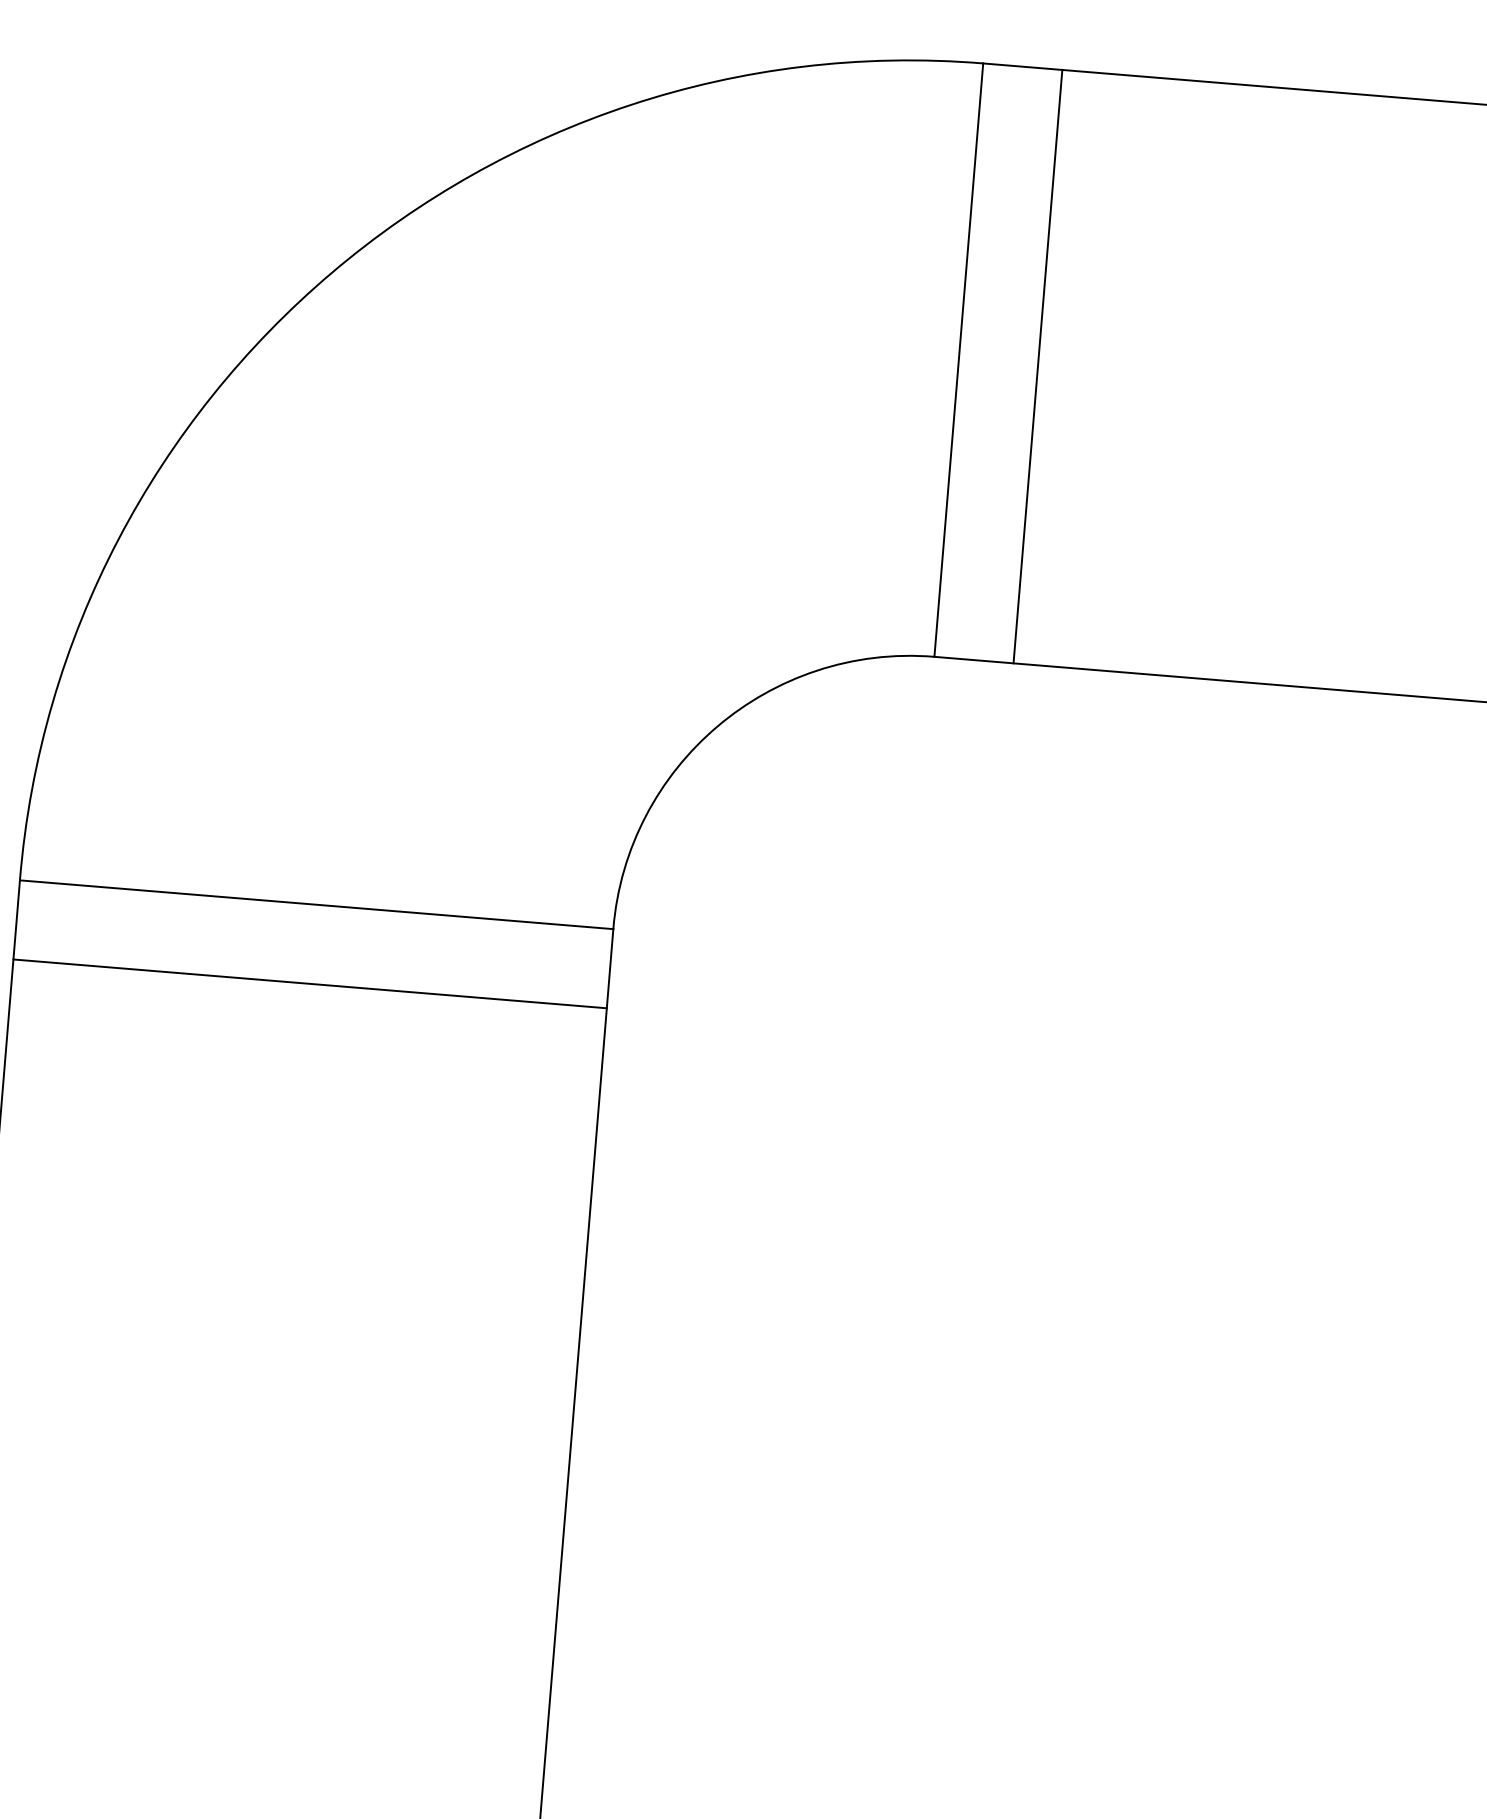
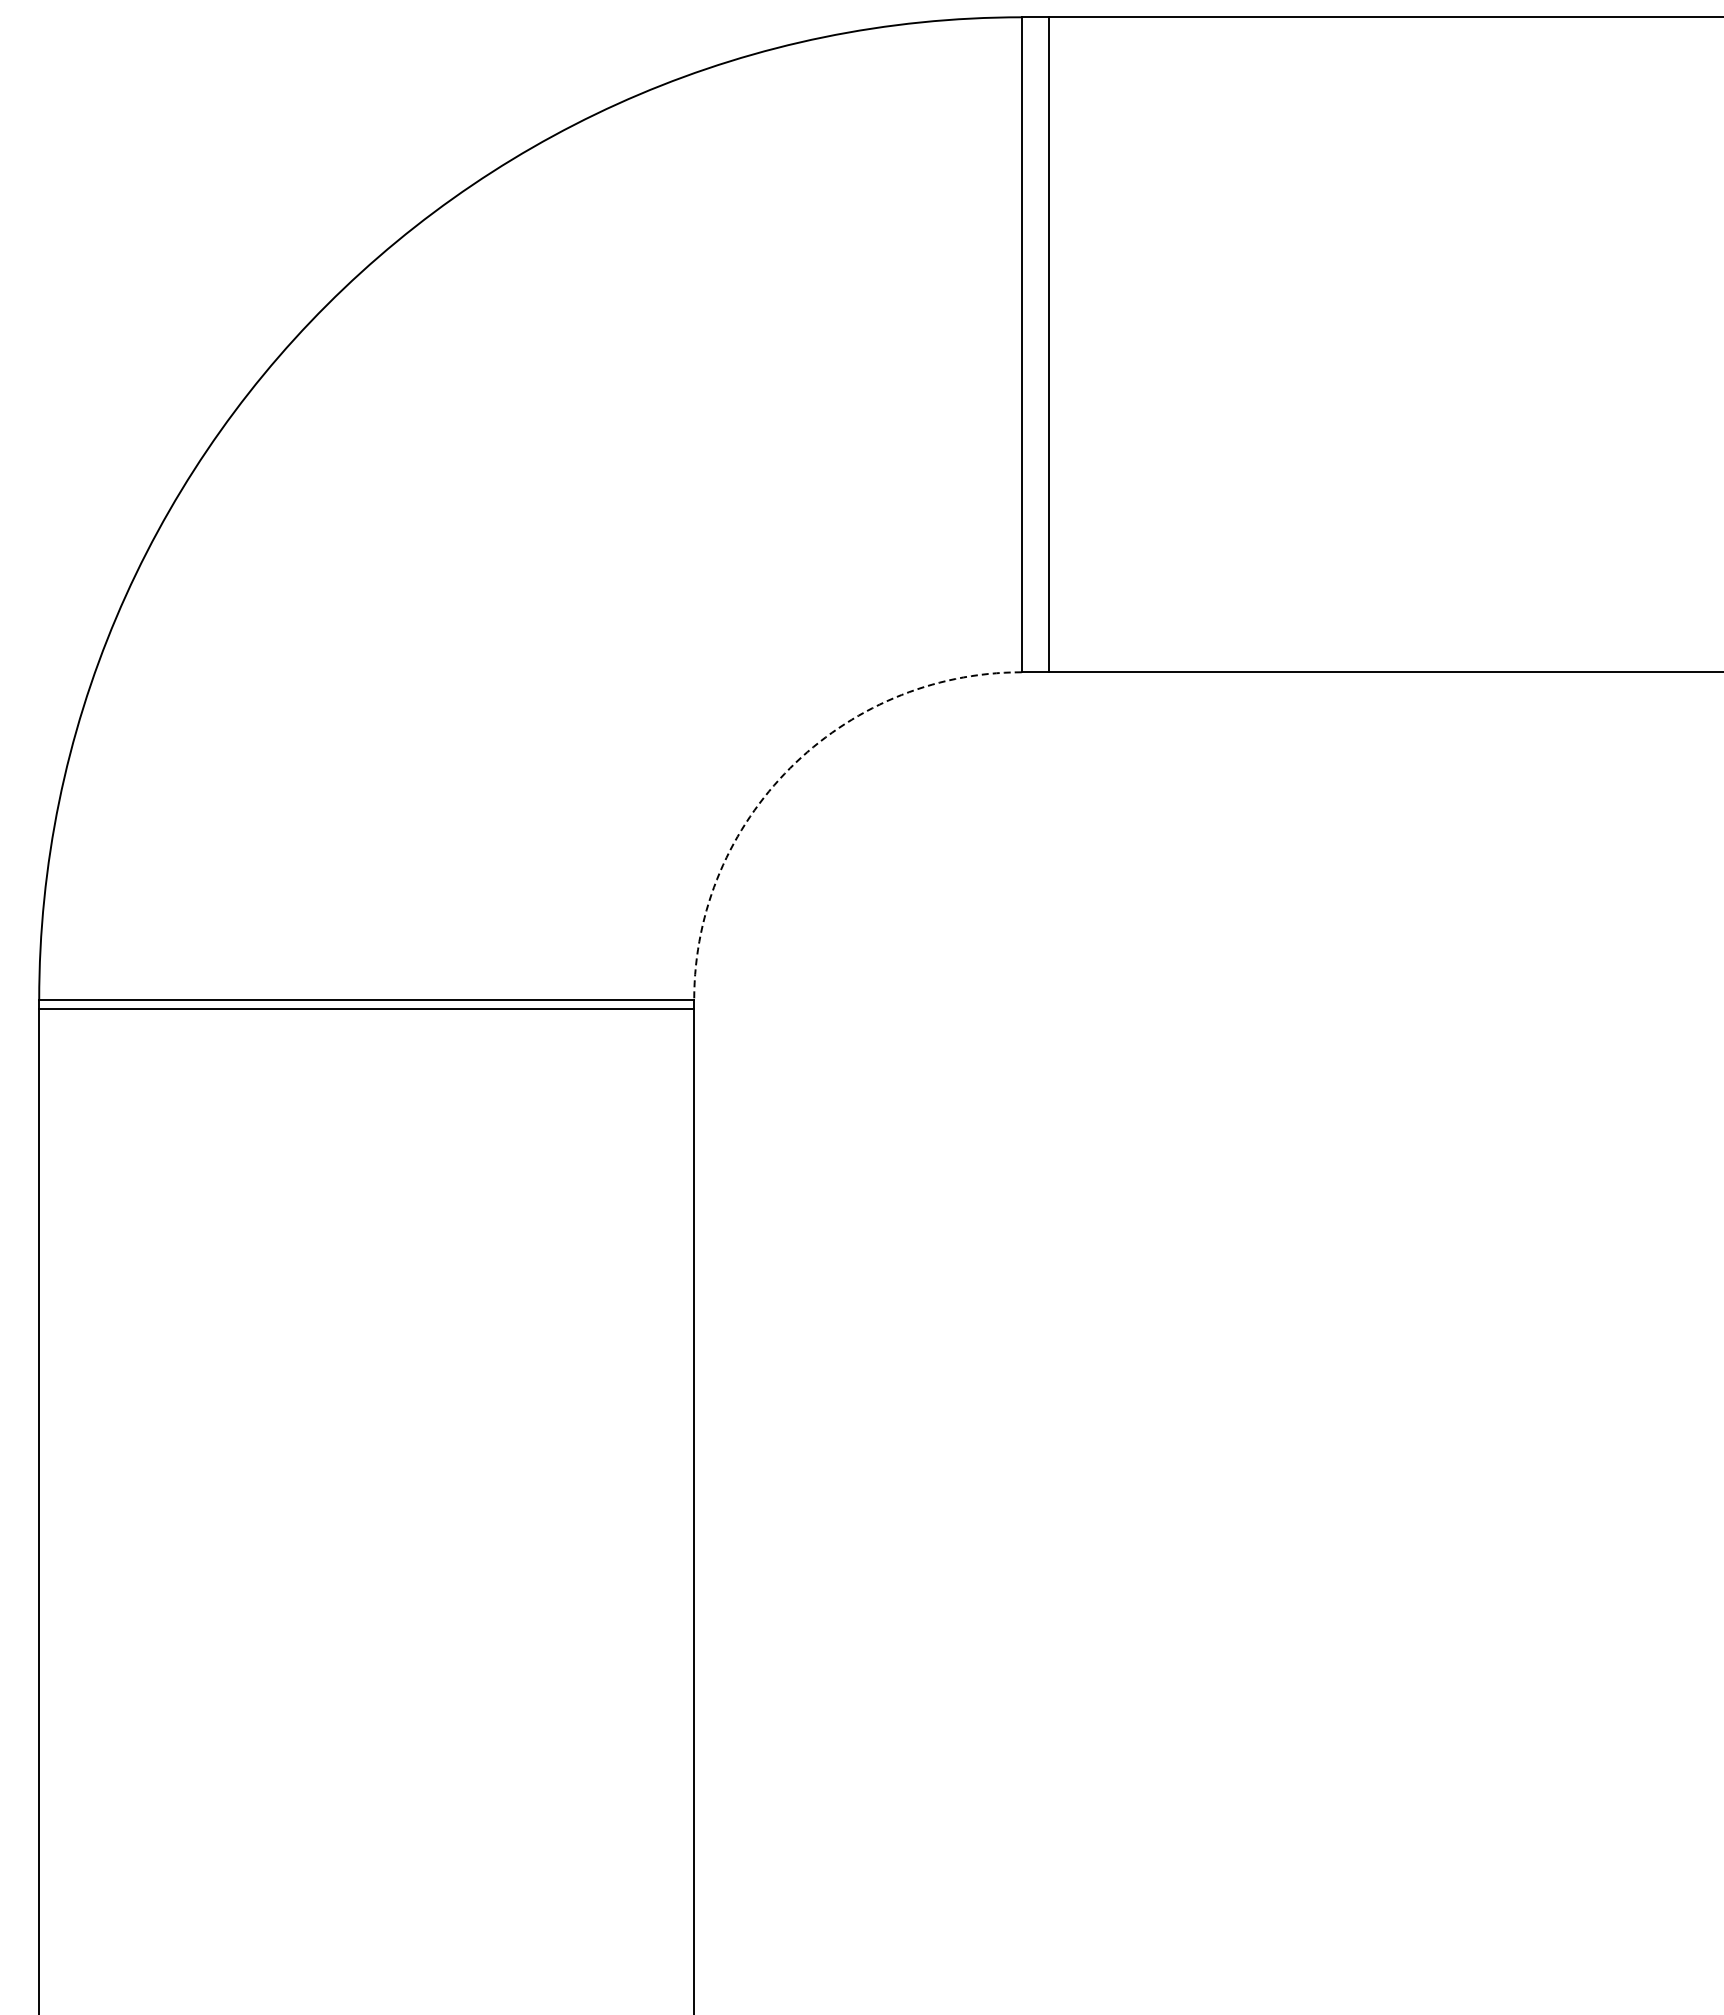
line: (1038, 366) -> (1049, 344), moved
arc: (717, 726) -> (790, 768), solid -> dashed
line: (309, 984) -> (366, 1009), moved

